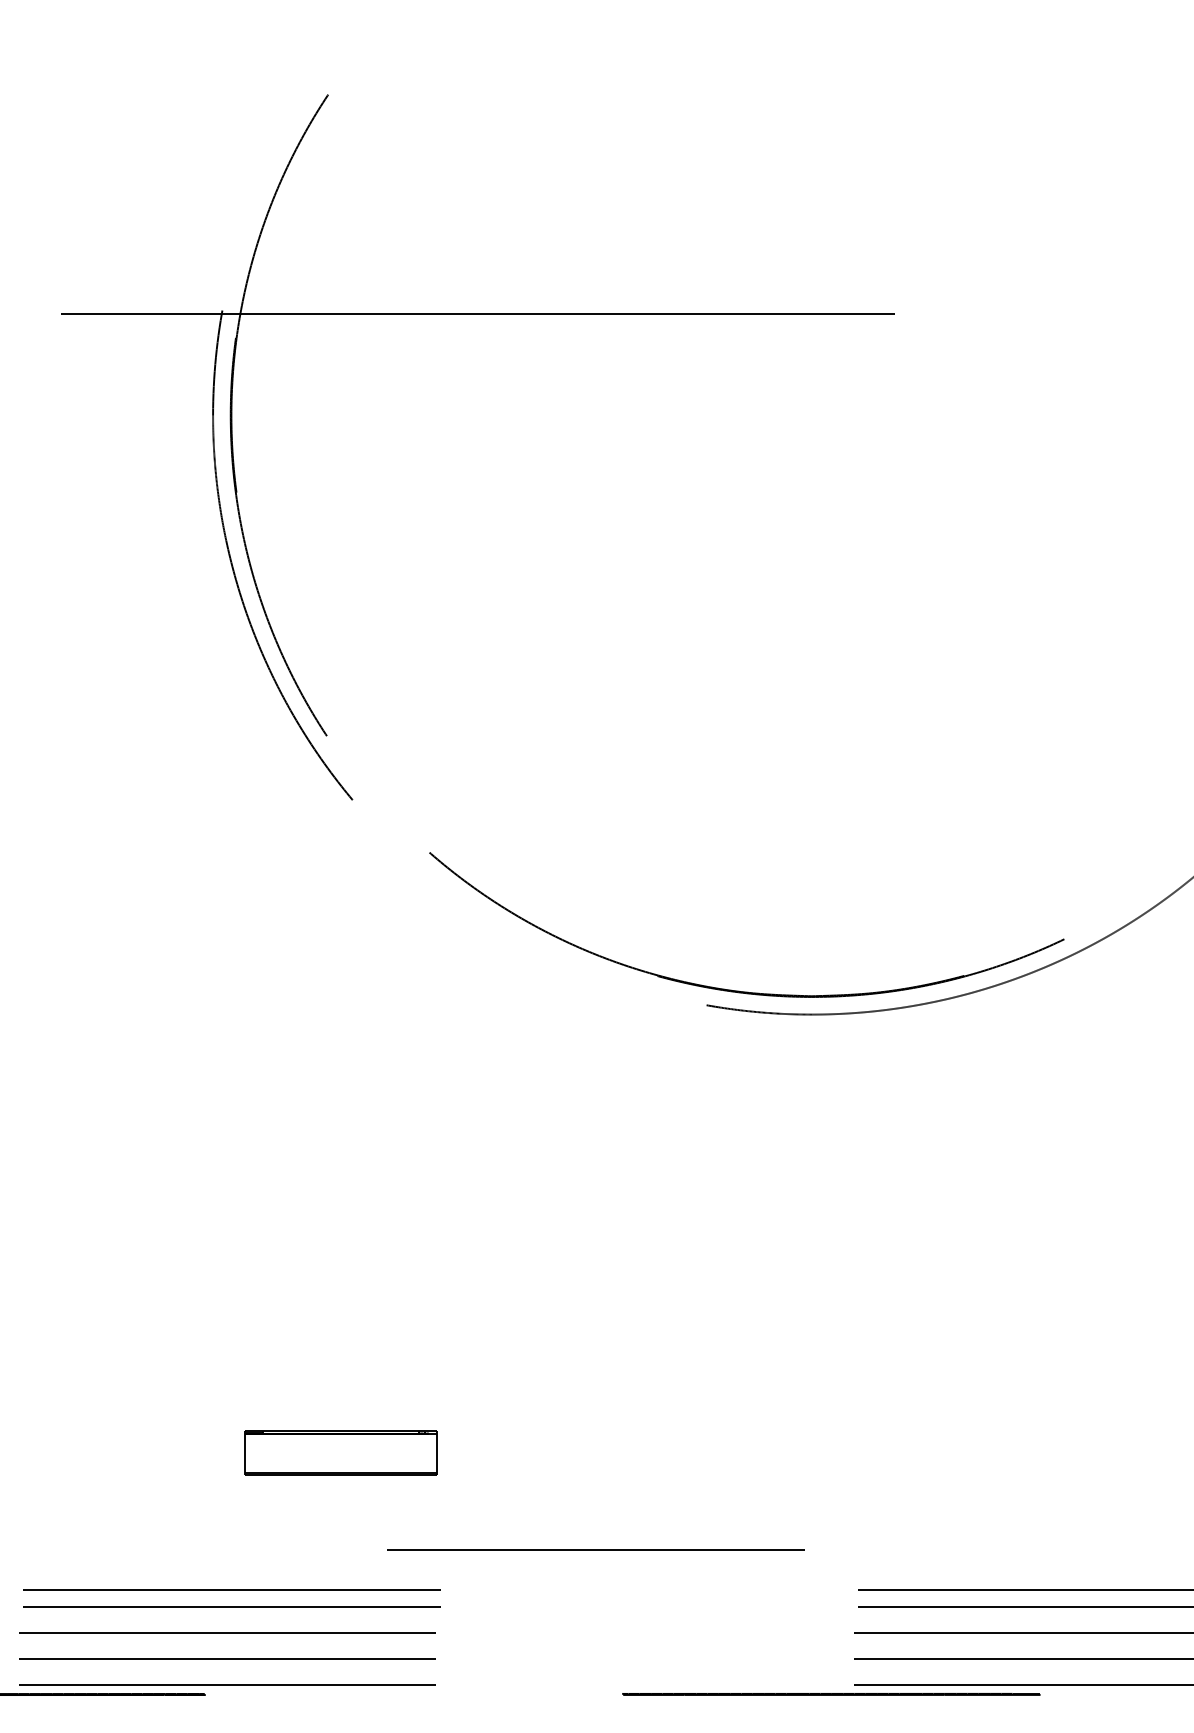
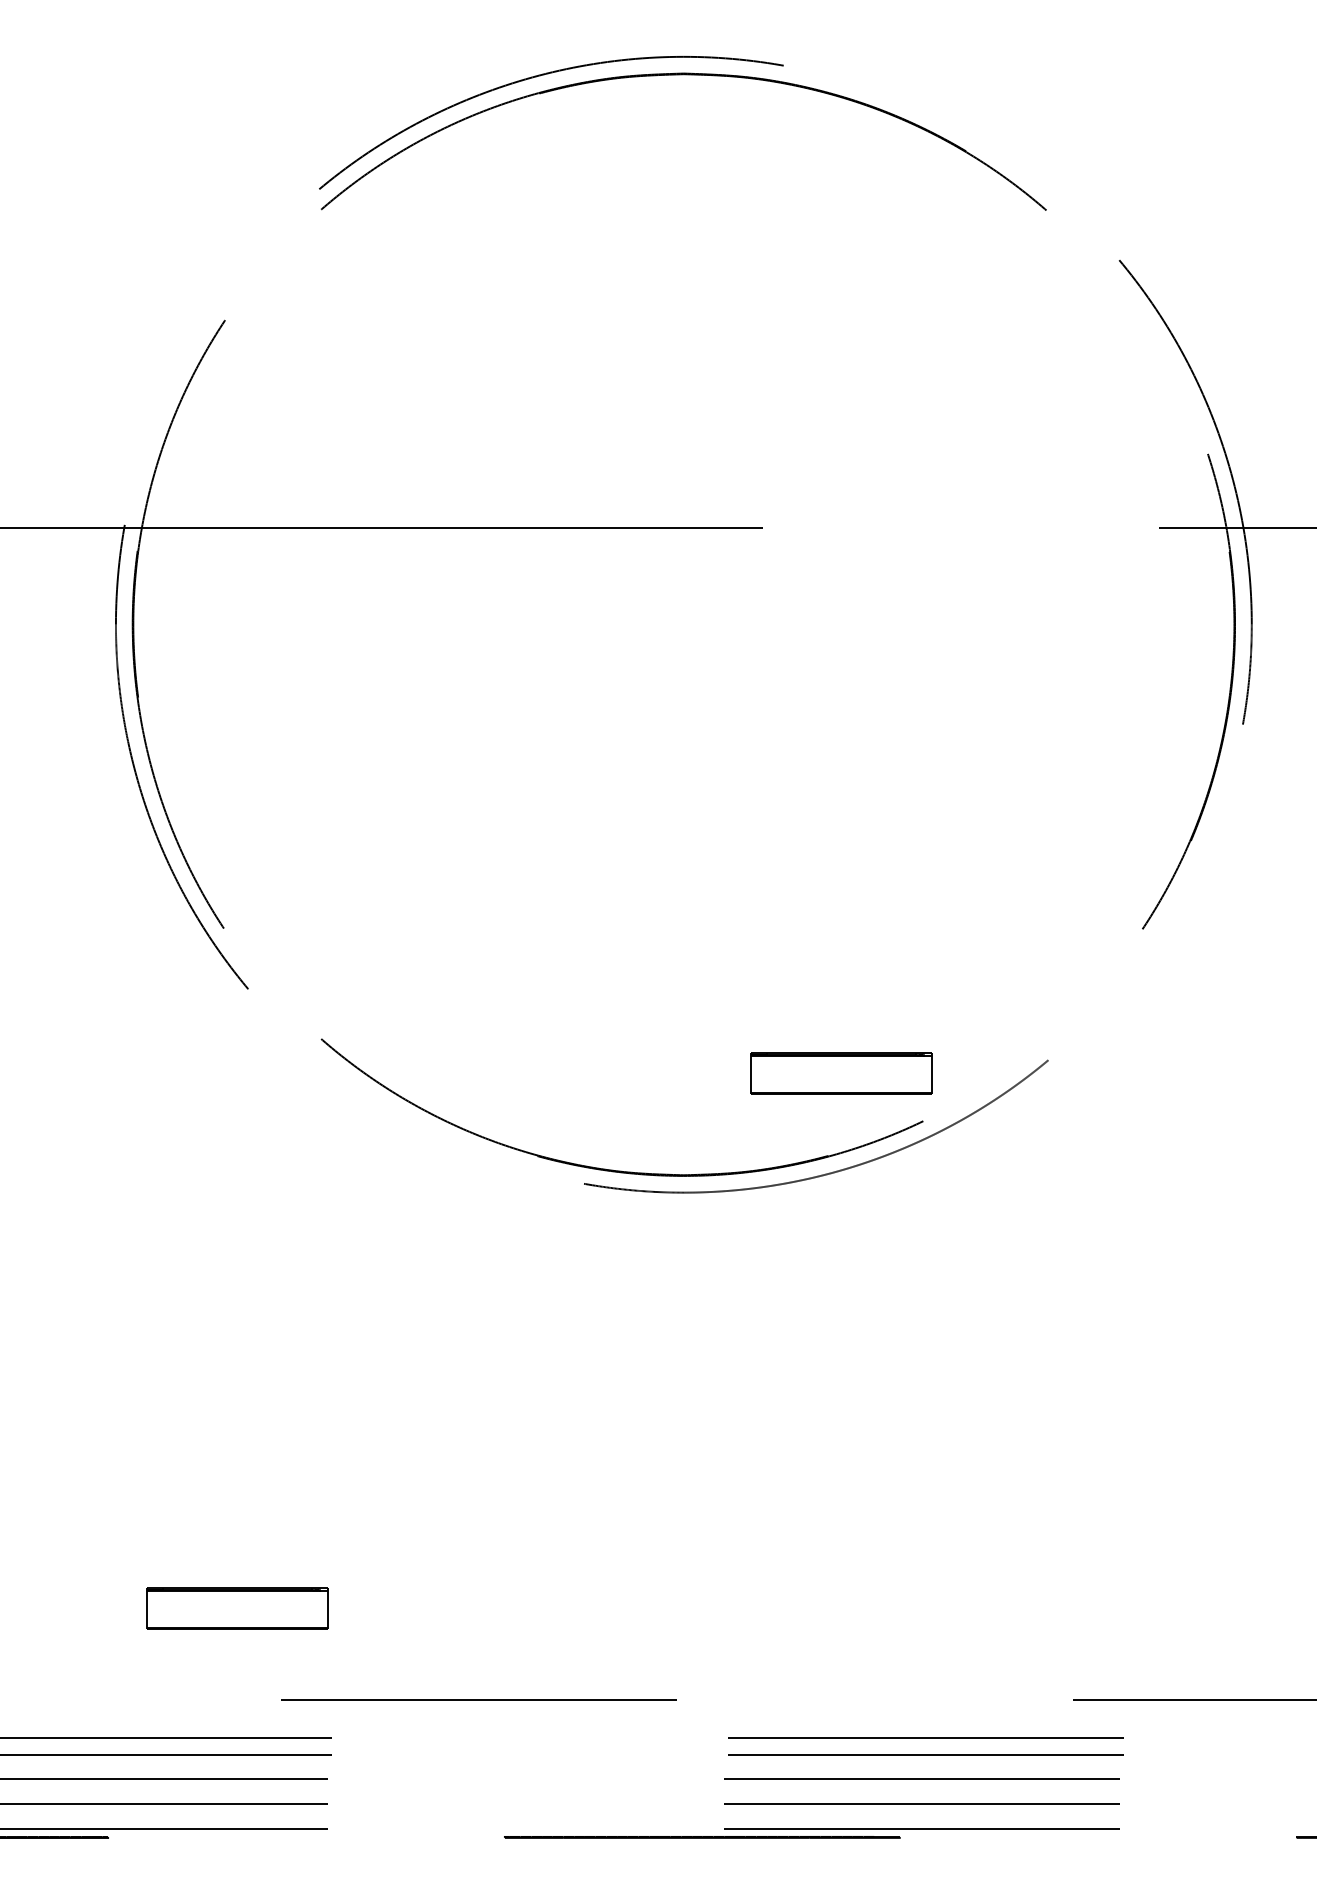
part: (978, 888) -> (841, 1073), added

